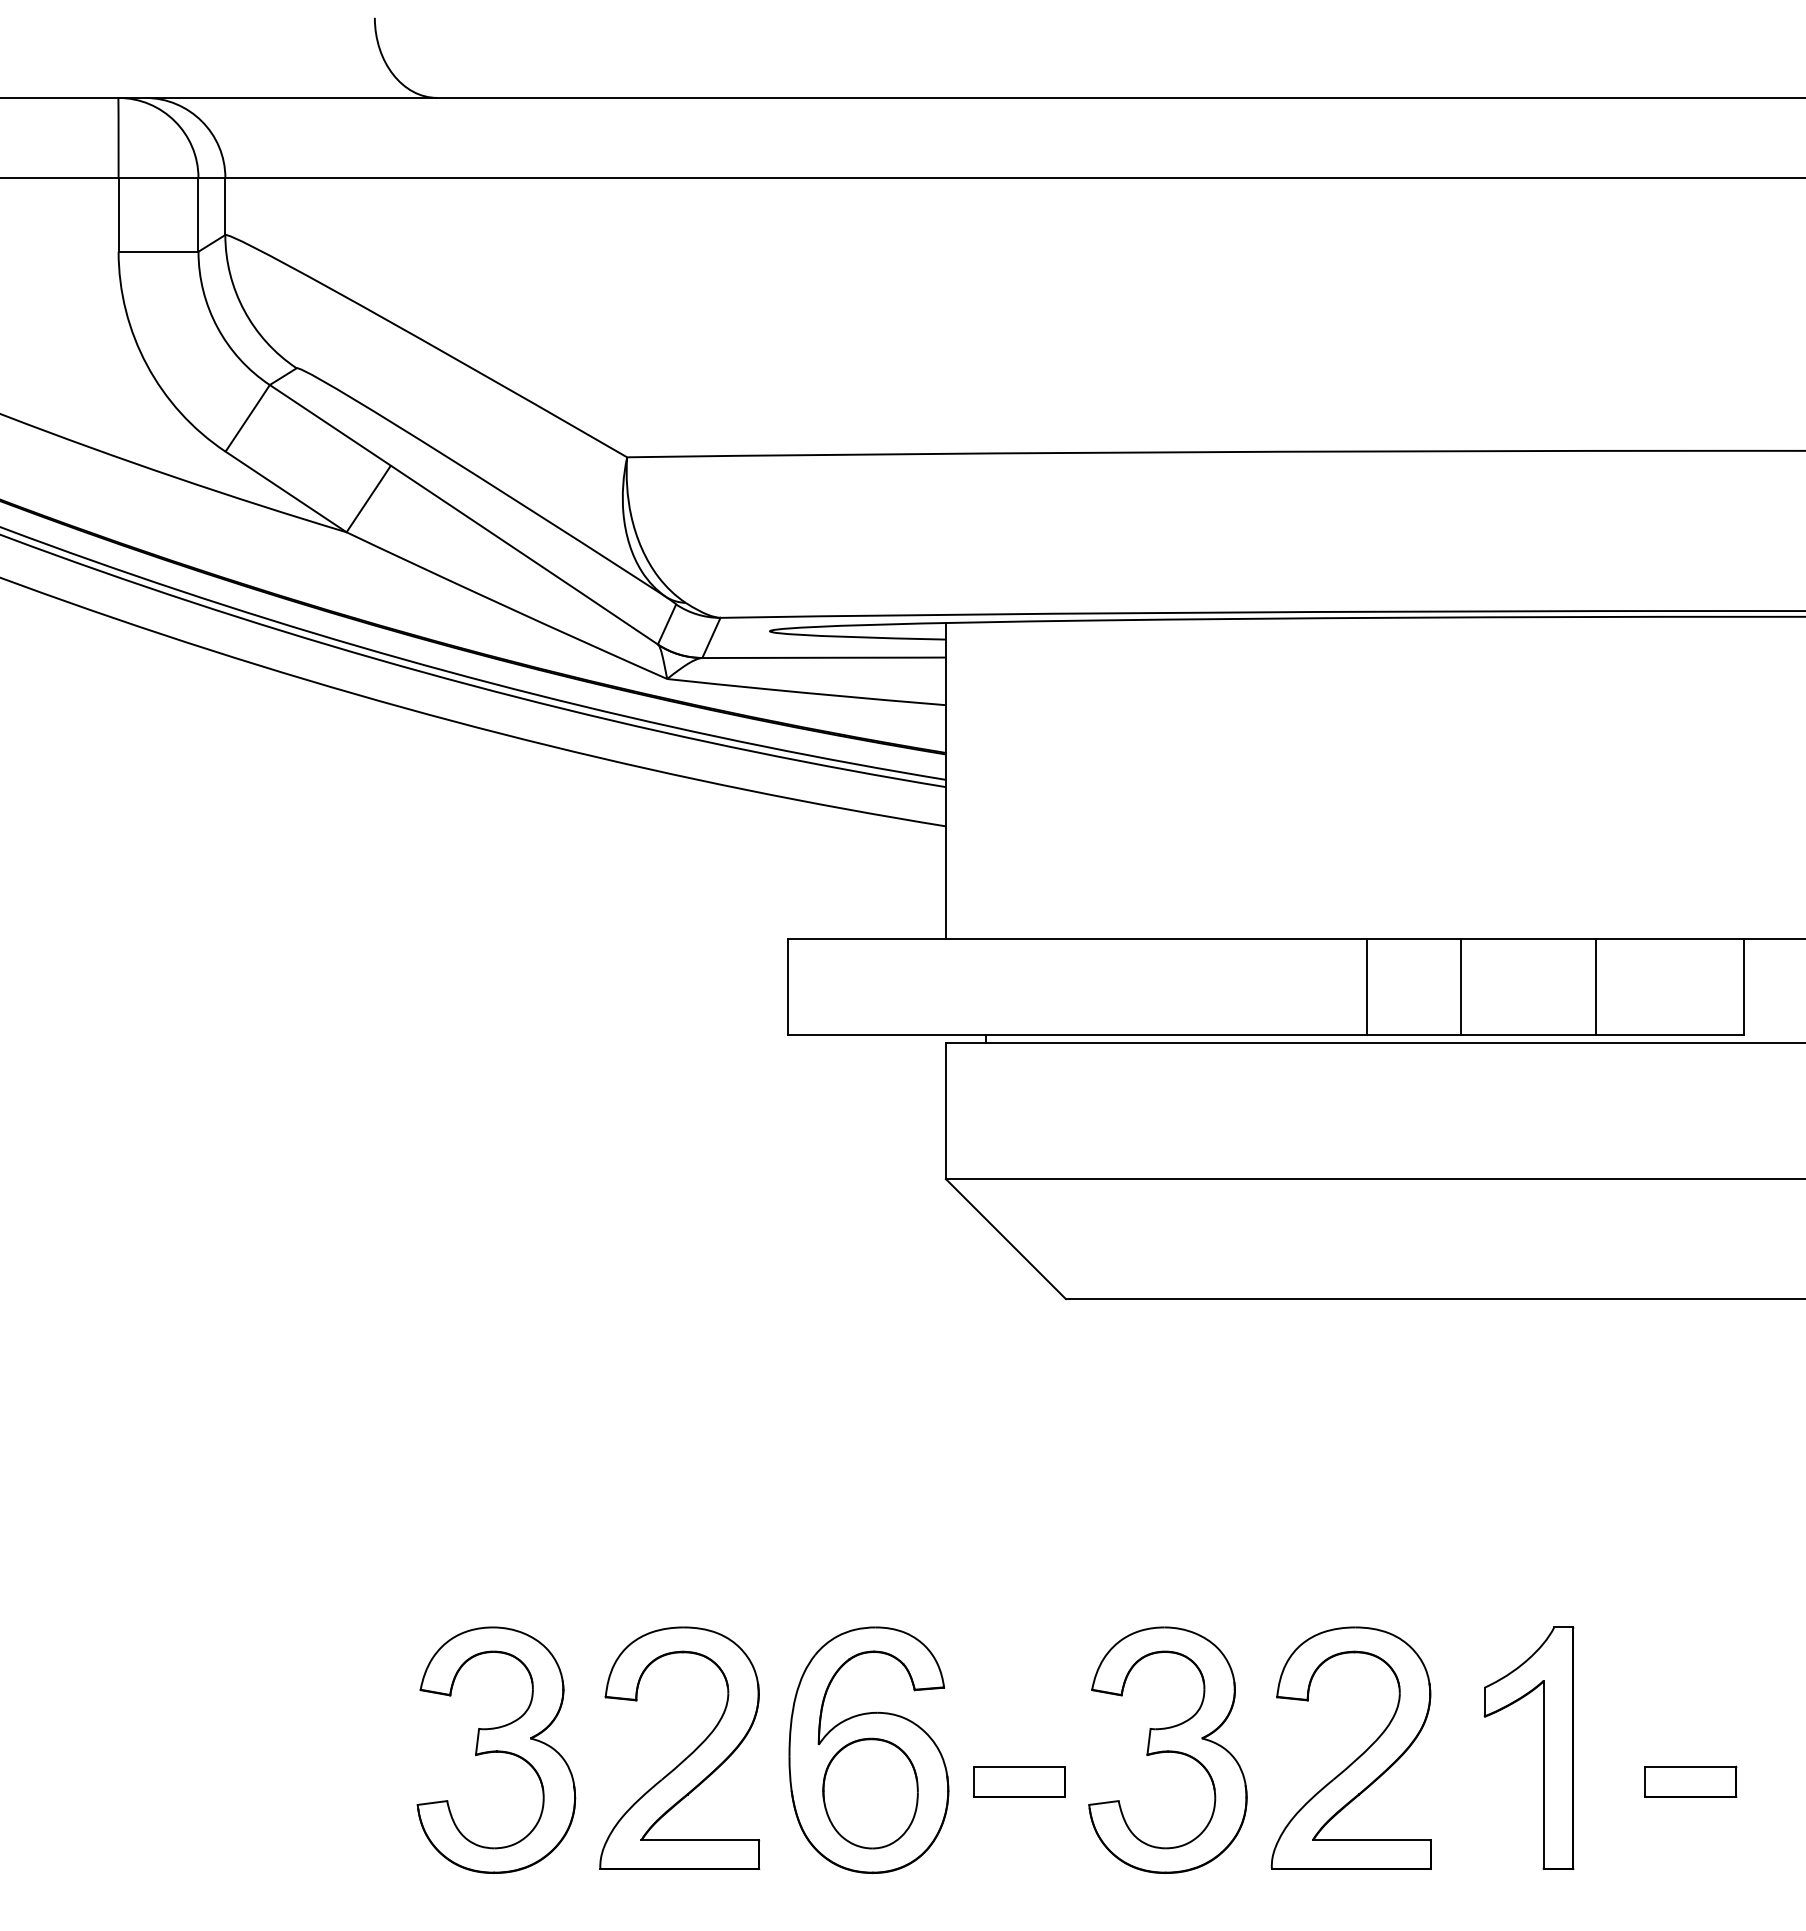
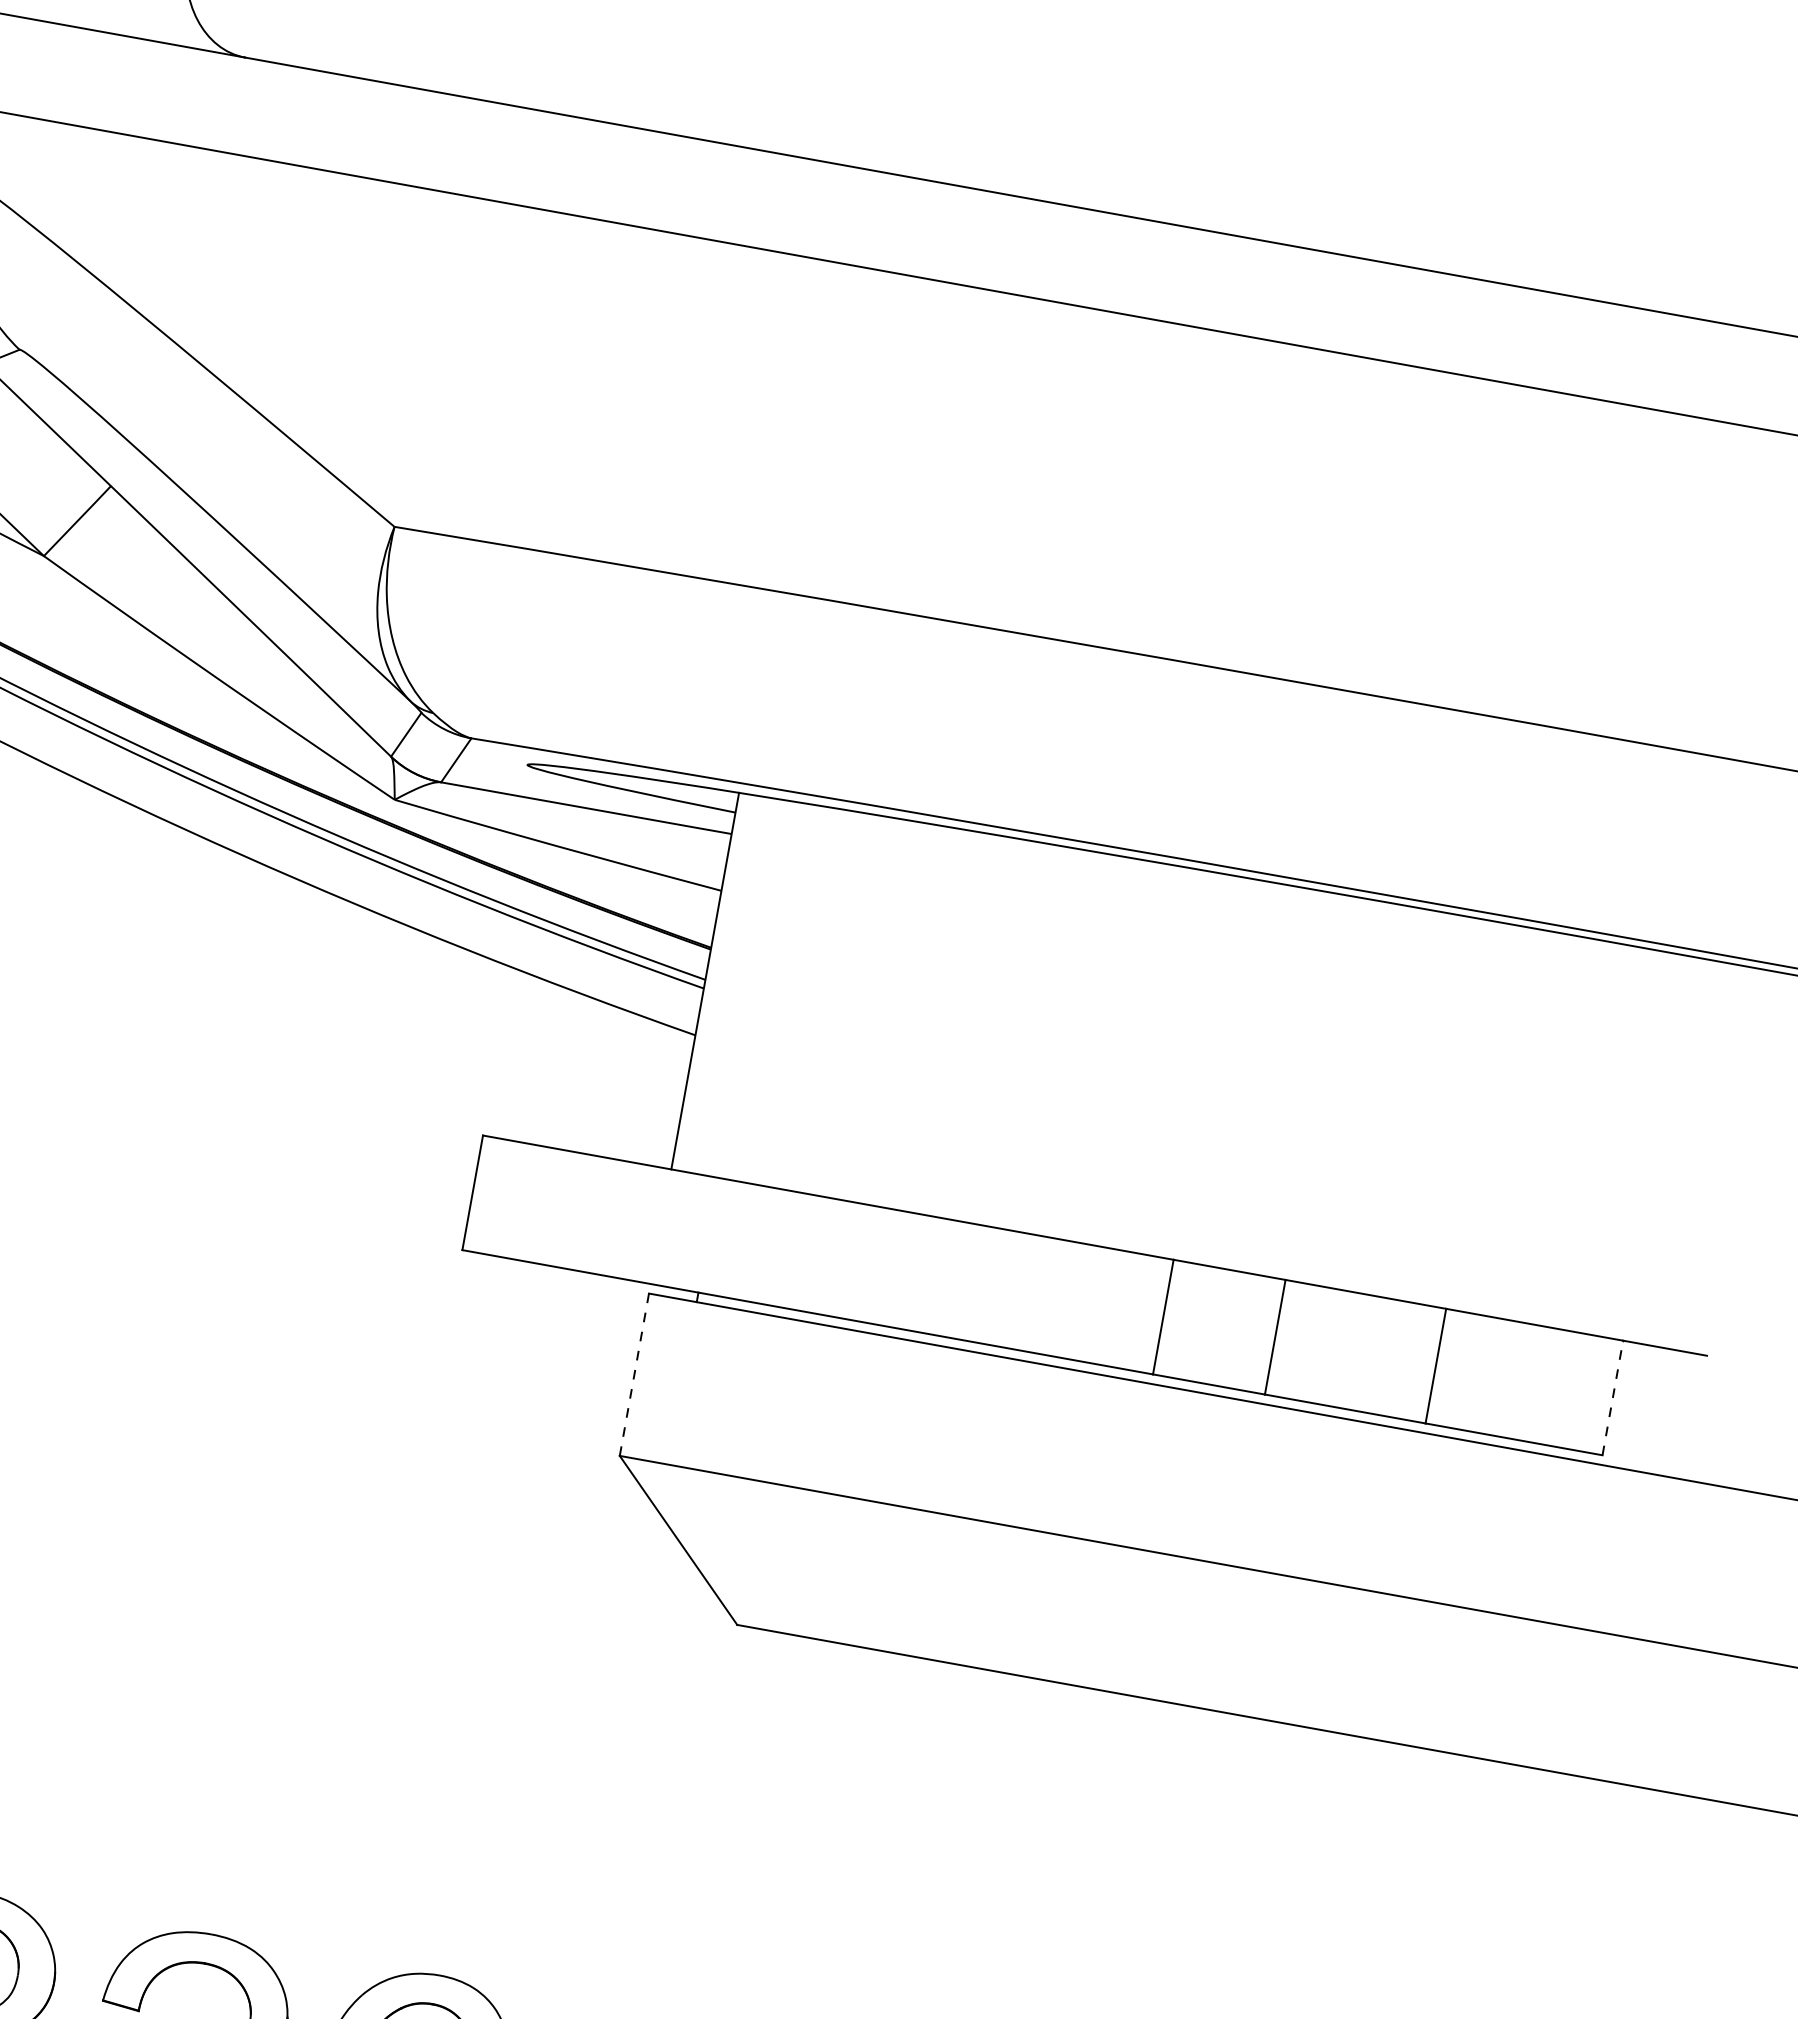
line: (1744, 986) -> (1613, 1397), solid -> dashed
line: (945, 1110) -> (634, 1374), solid -> dashed

